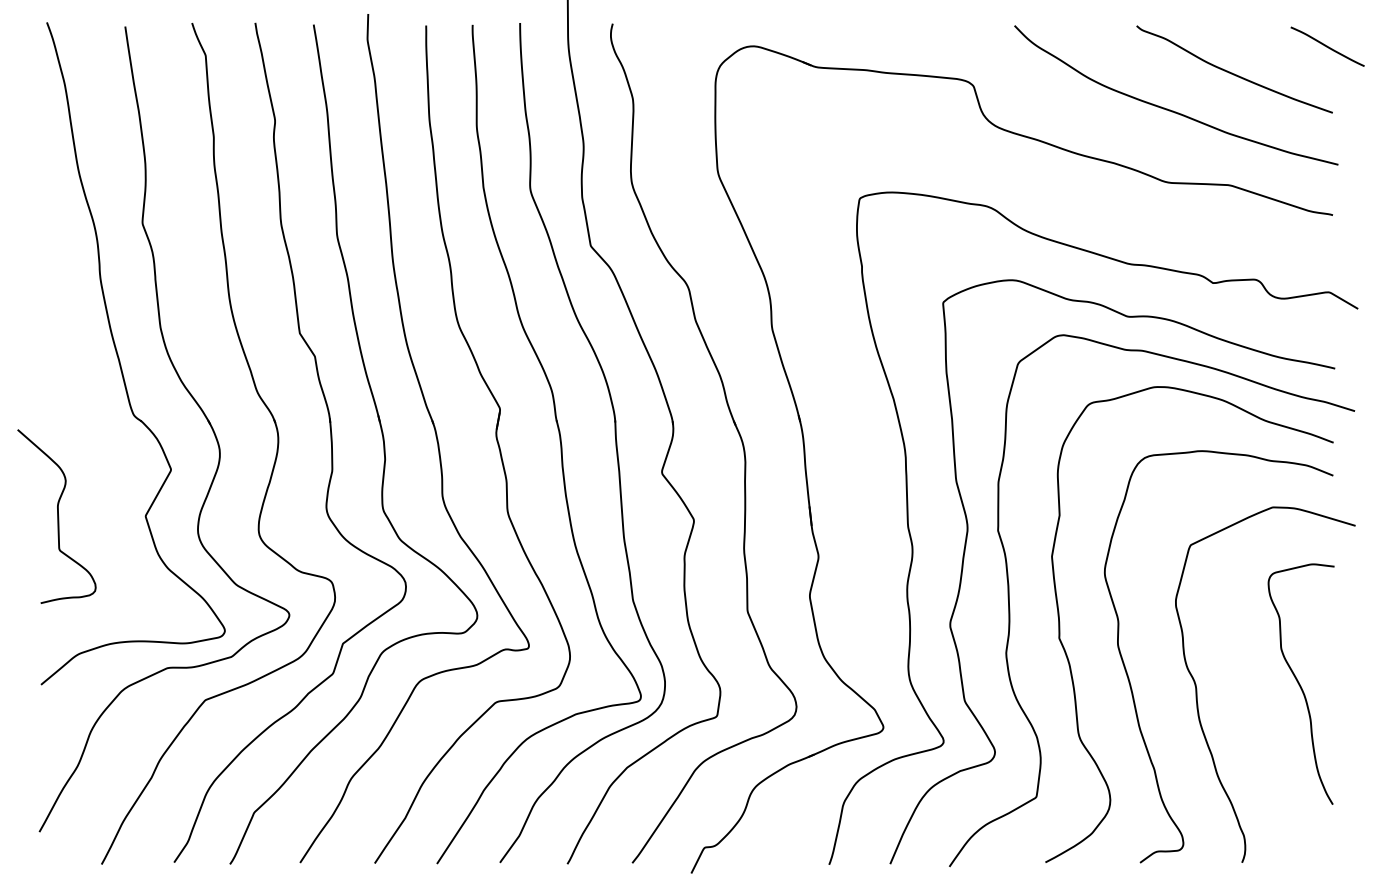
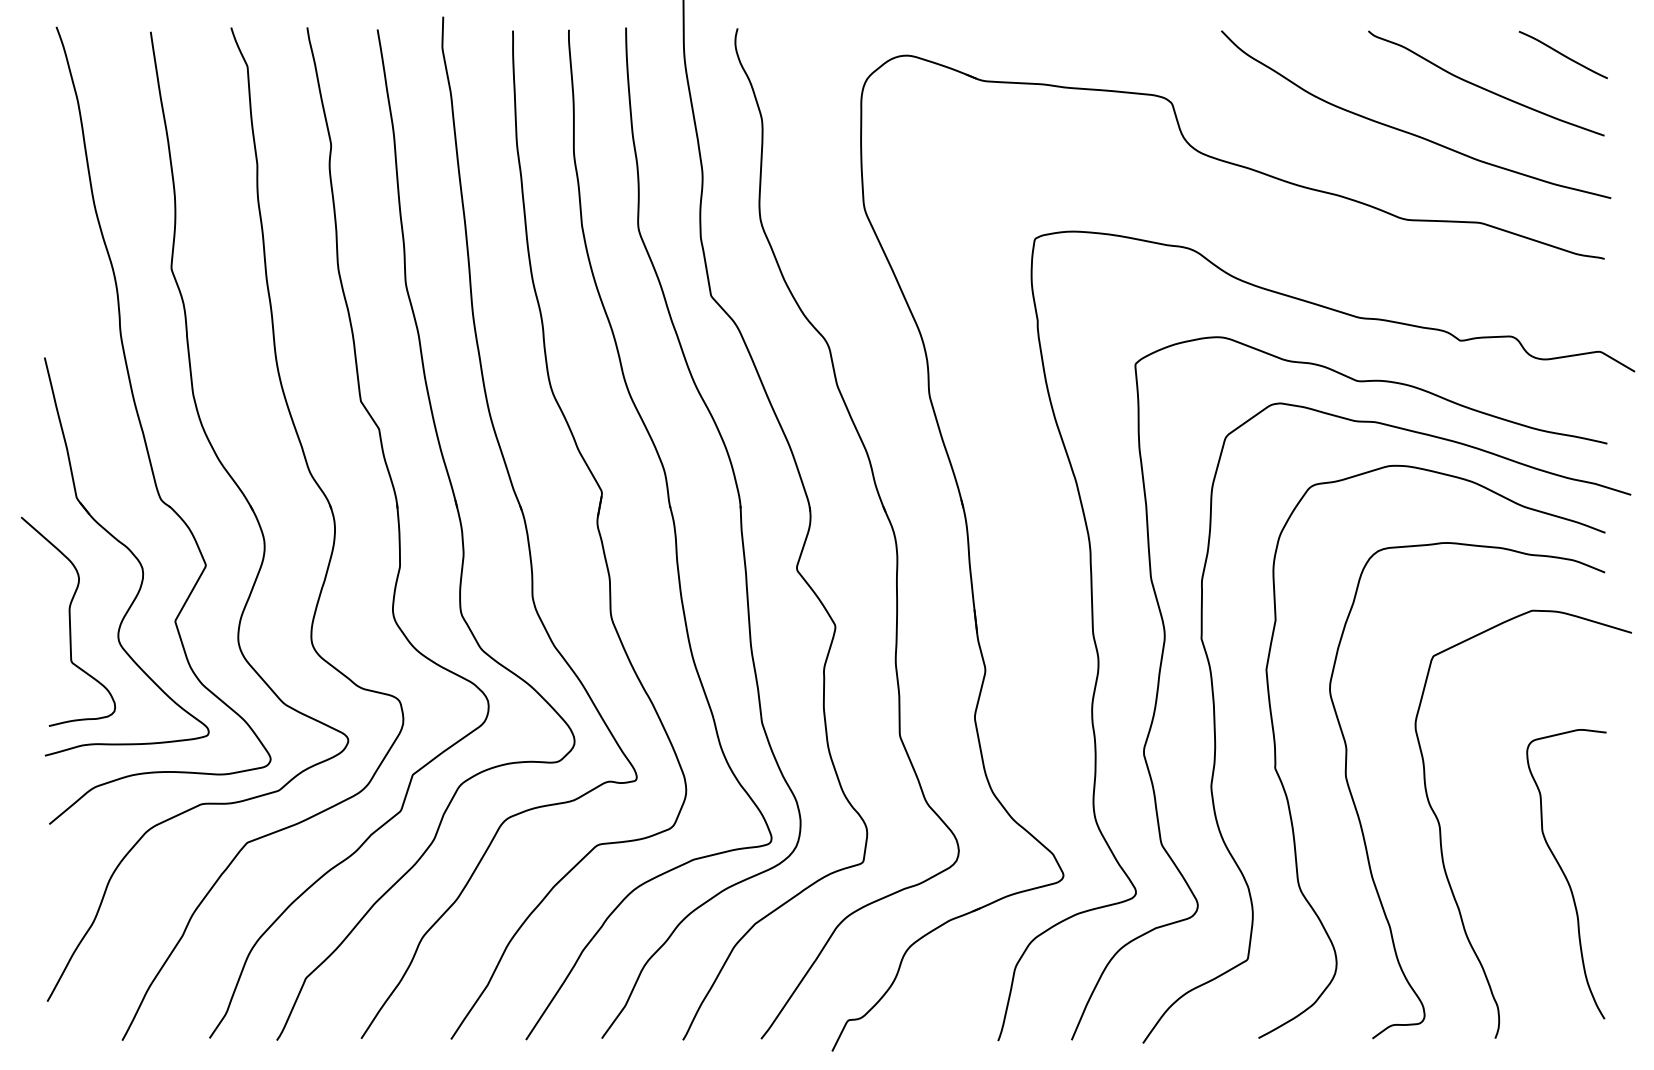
curve: (1327, 46) -> (1563, 54), moved
part: (105, 462) -> (126, 556), added
curve: (1299, 683) -> (1564, 873), moved

